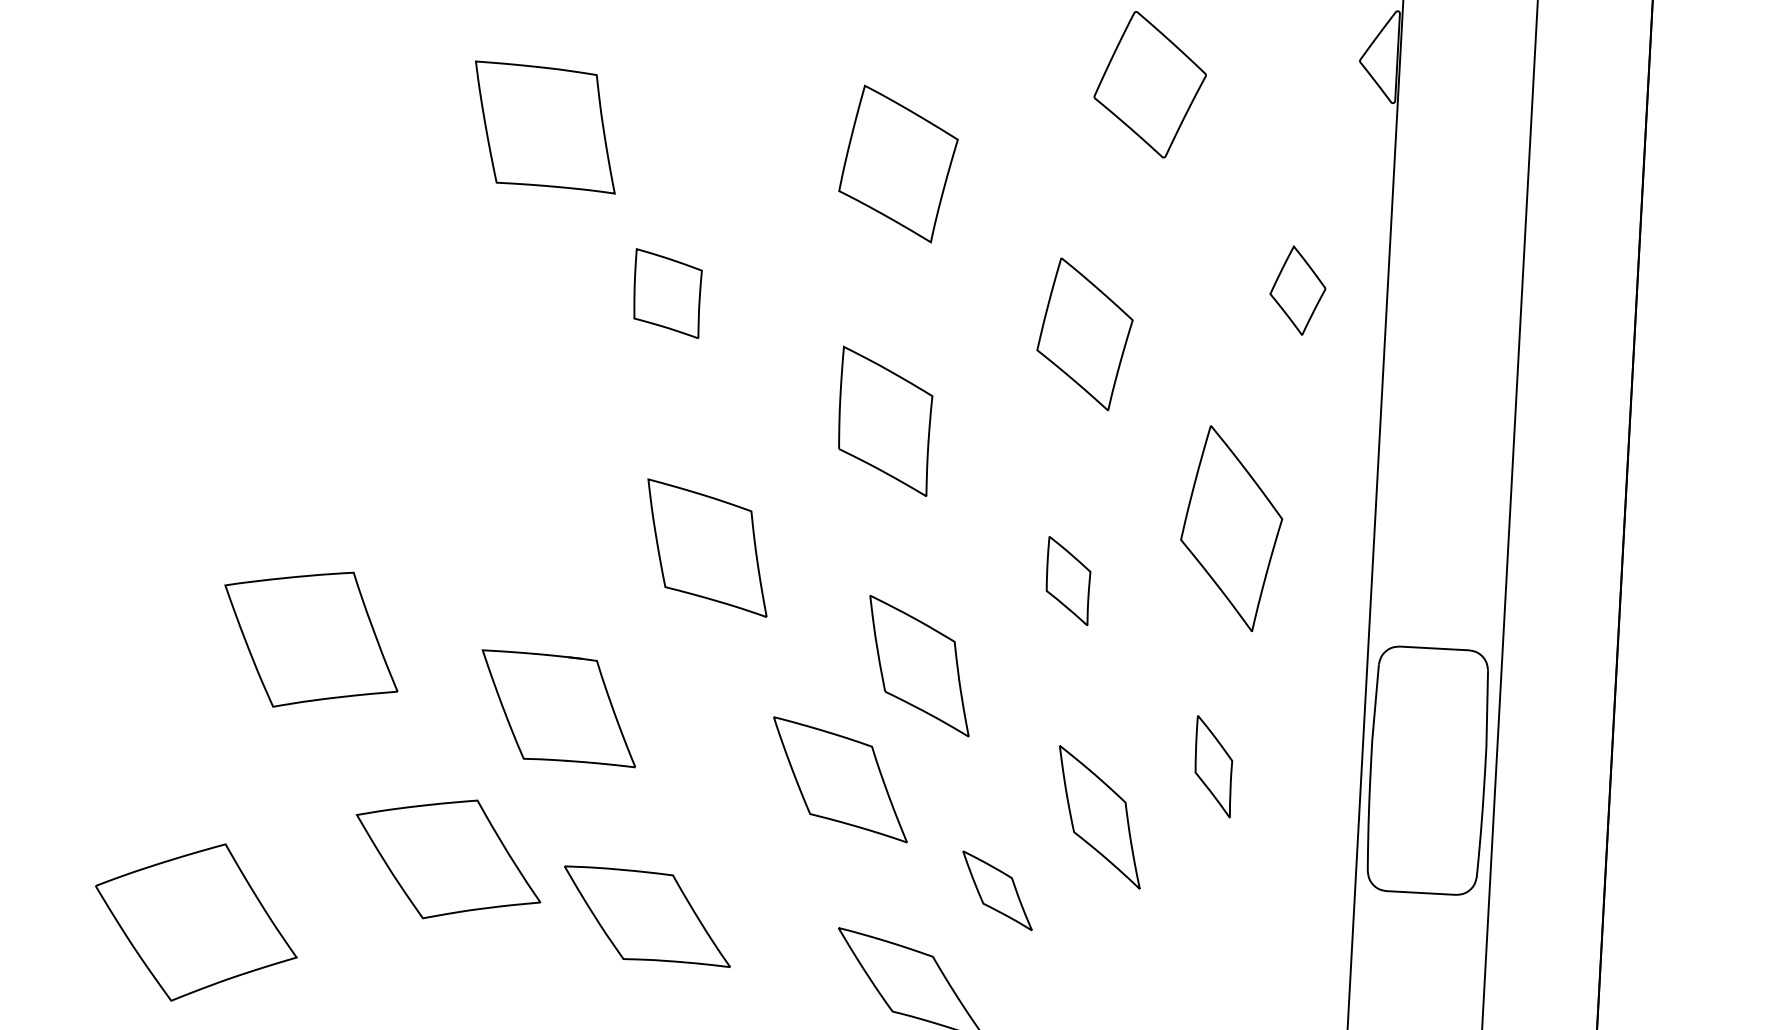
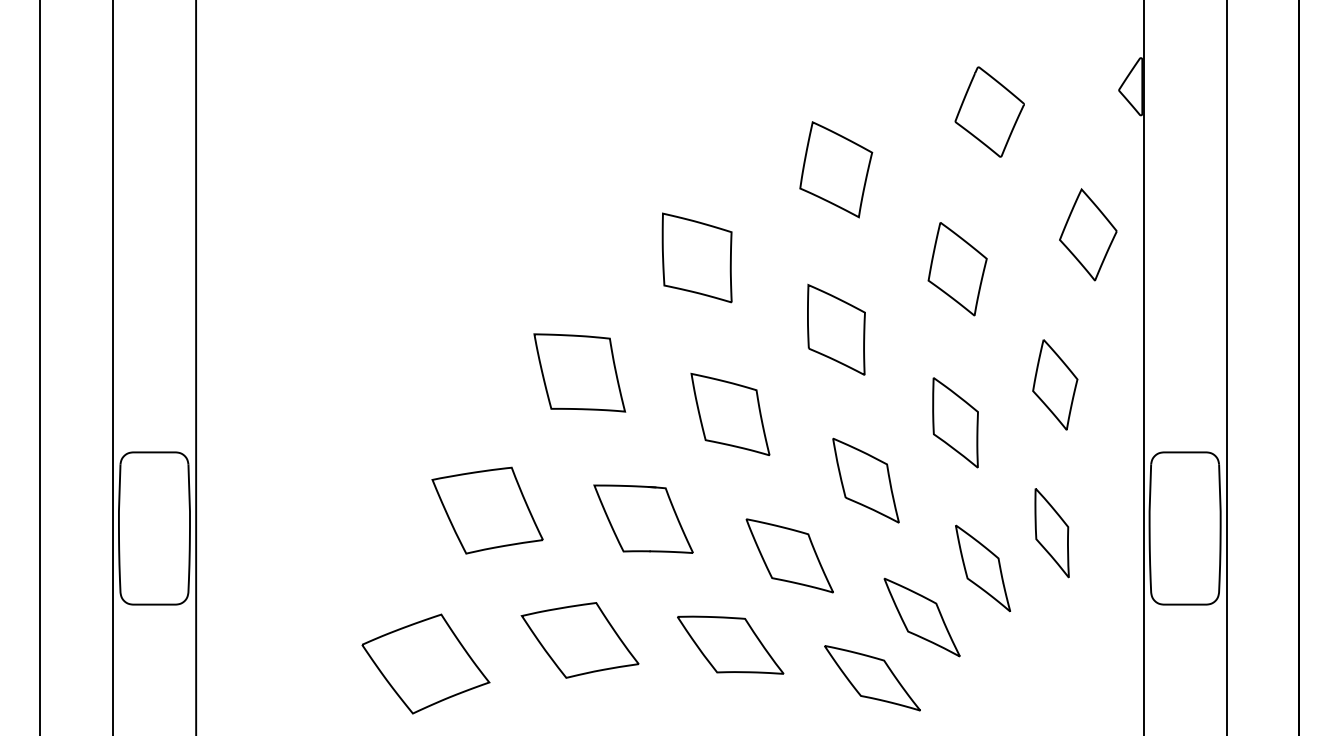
part: (545, 126) -> (579, 372), moved
part: (1298, 290) -> (1088, 234), size x1.67
part: (666, 292) -> (696, 257), size x1.67
part: (1232, 528) -> (1055, 384), size x0.71
part: (1068, 580) -> (955, 422), size x1.67
part: (311, 639) -> (487, 510), moved
part: (1212, 767) -> (1051, 533), size x1.43
part: (839, 779) -> (789, 555), moved
part: (447, 859) -> (579, 640), moved
part: (996, 890) -> (921, 617), size x1.67
part: (647, 915) -> (730, 644), moved

